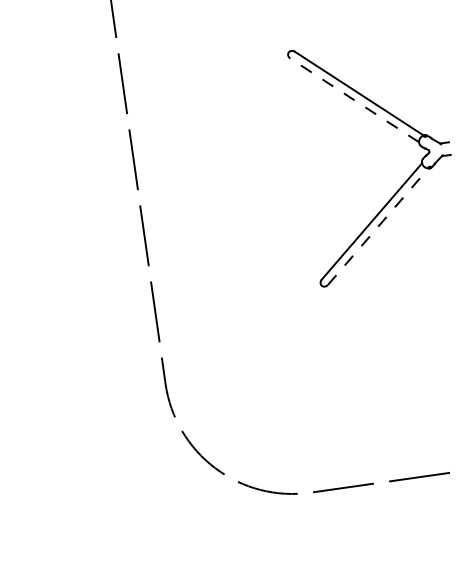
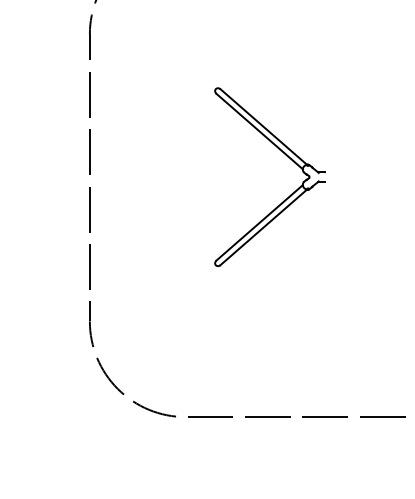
line: (354, 100) -> (259, 131), dashed -> solid
line: (379, 226) -> (264, 227), dashed -> solid

